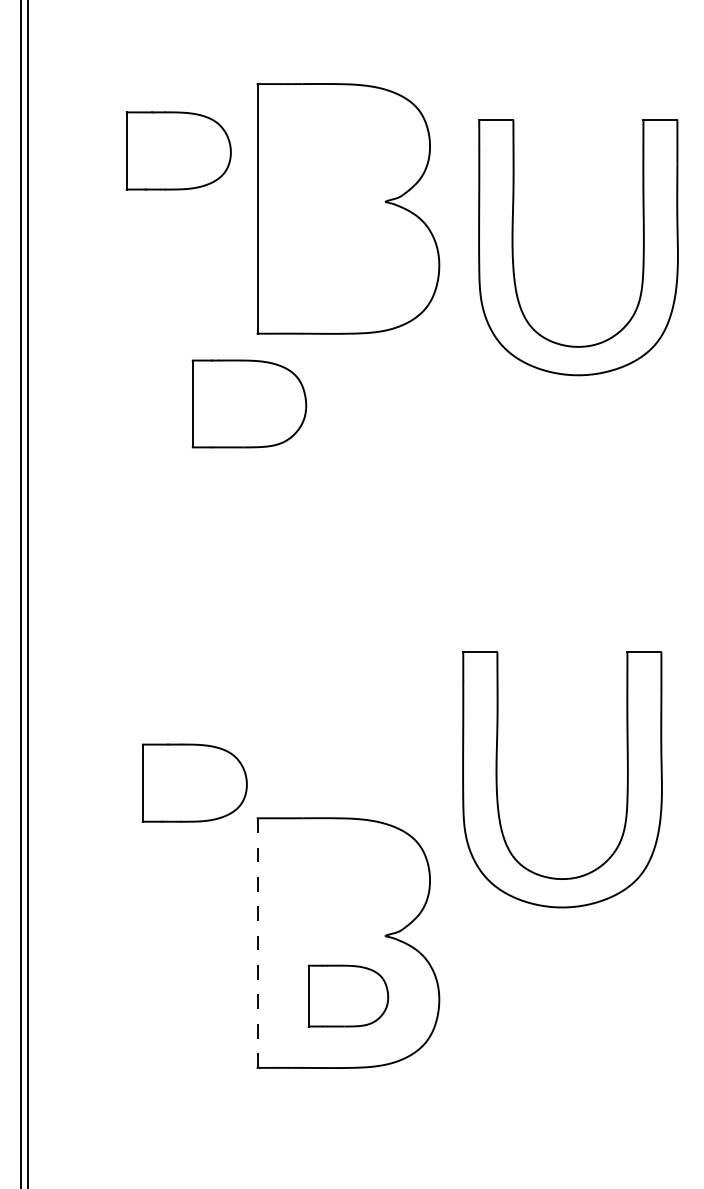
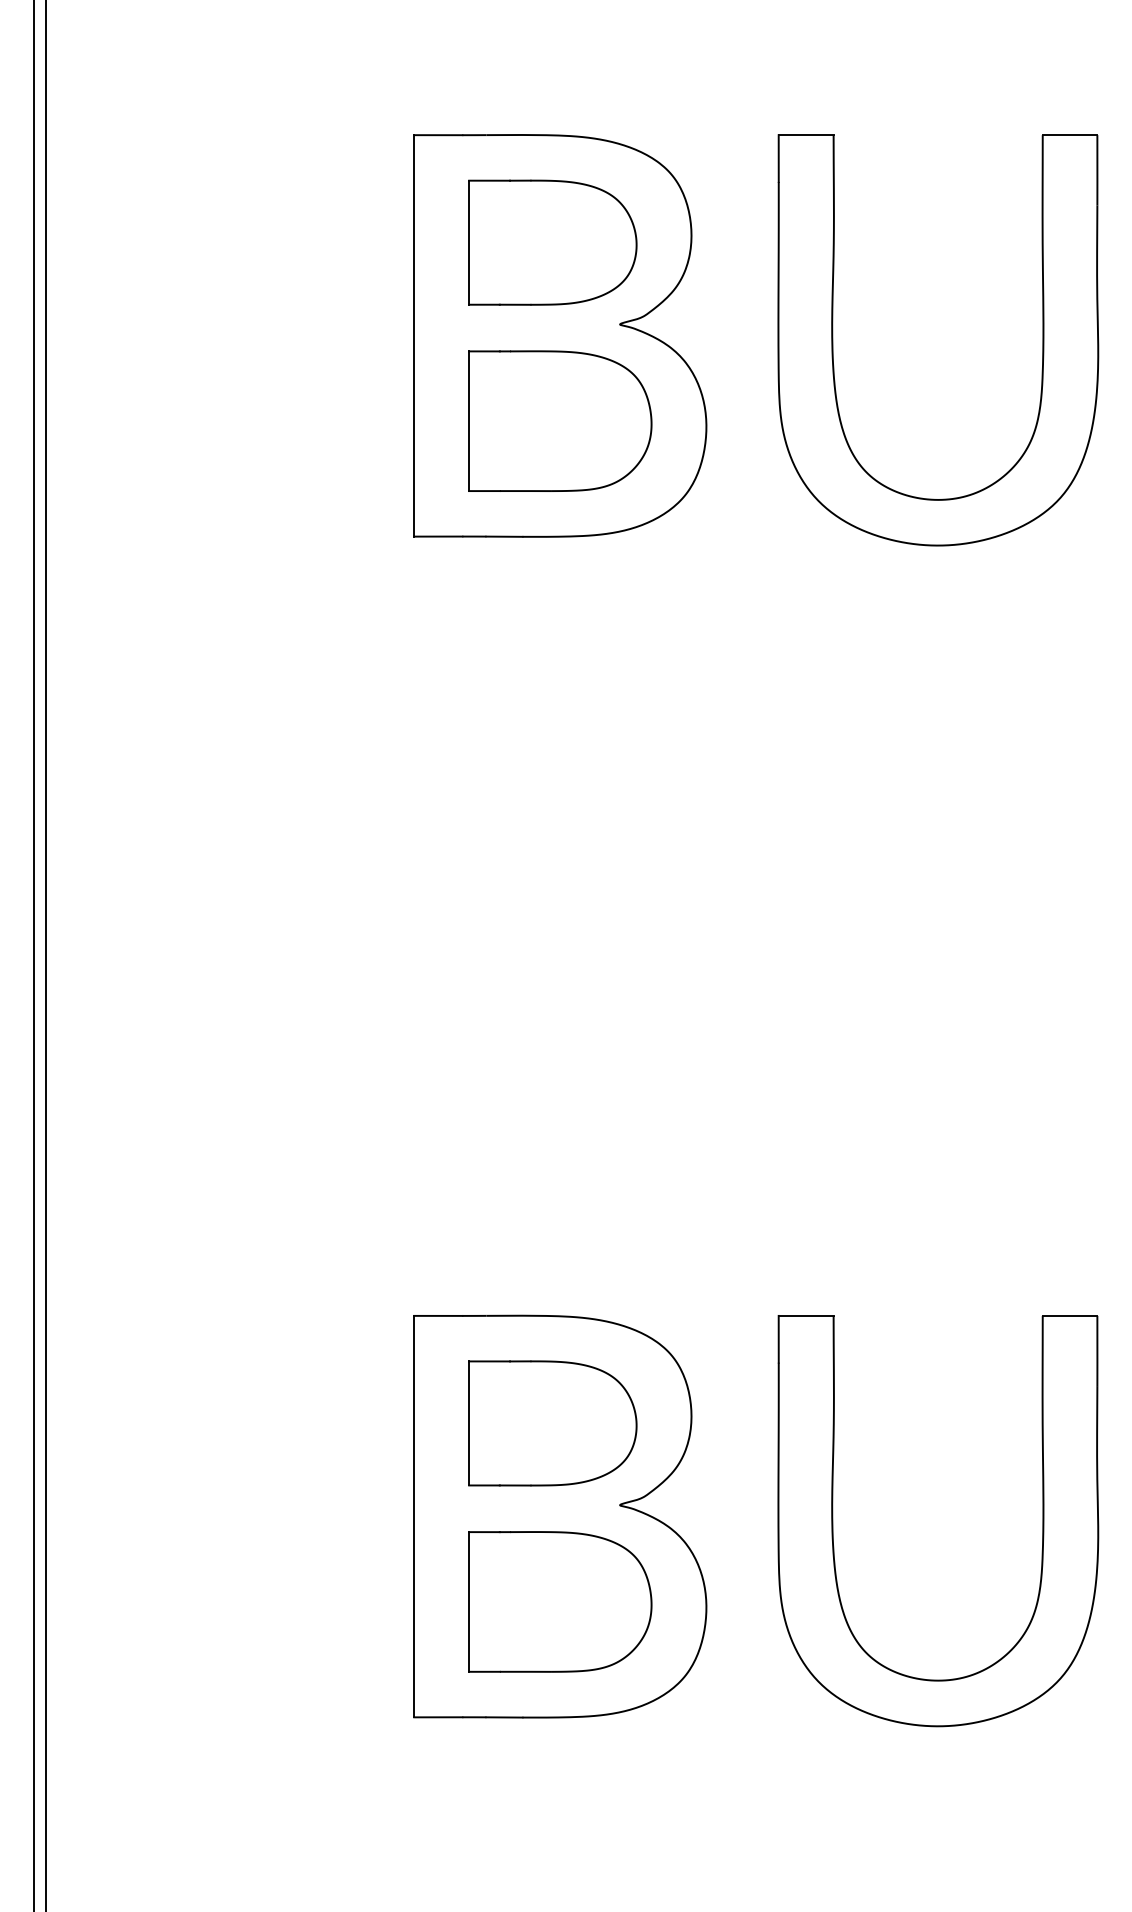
part: (178, 150) -> (552, 241), moved
part: (642, 250) -> (1041, 344), moved
part: (249, 403) -> (560, 420), moved
part: (194, 782) -> (552, 1422), moved
part: (626, 782) -> (1041, 1525), moved
line: (257, 943) -> (414, 1517), dashed -> solid
part: (348, 995) -> (560, 1600), size x1.43

